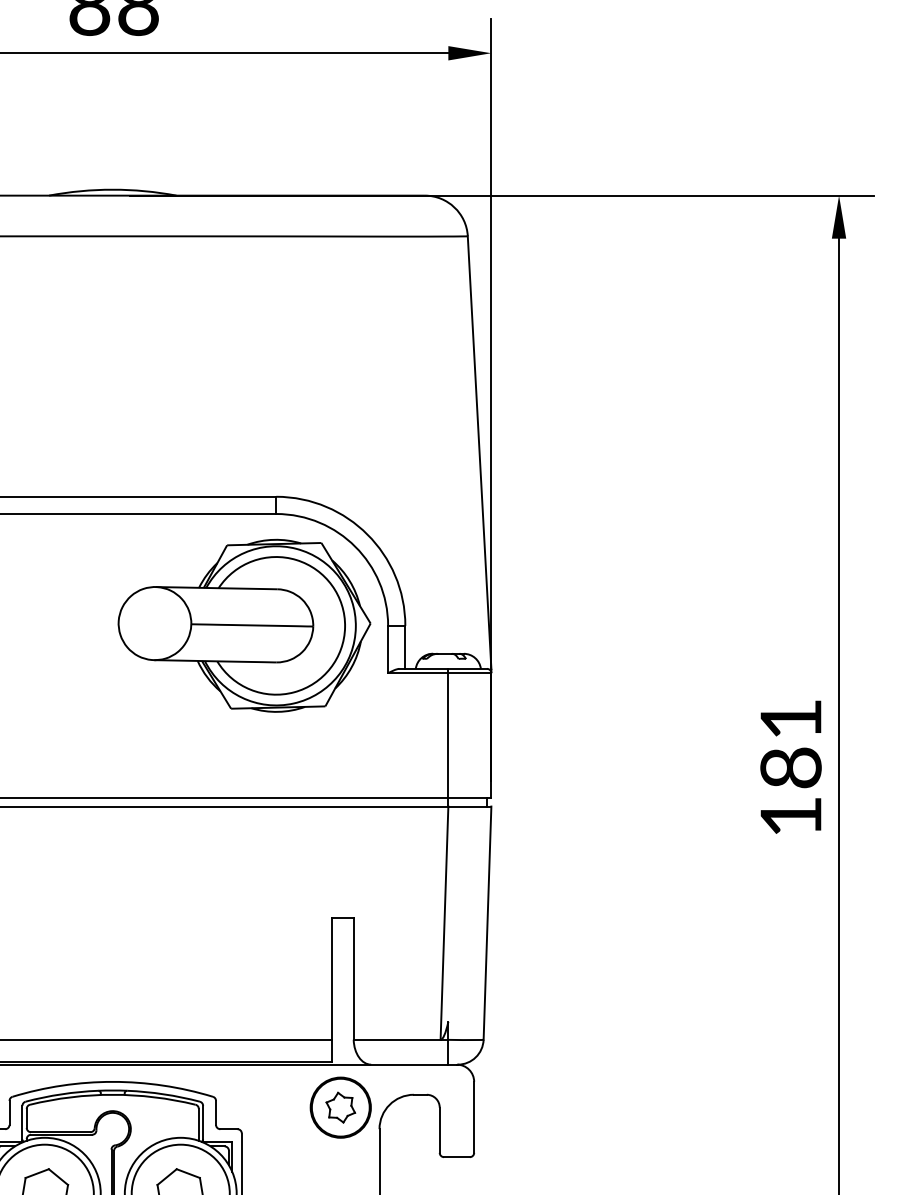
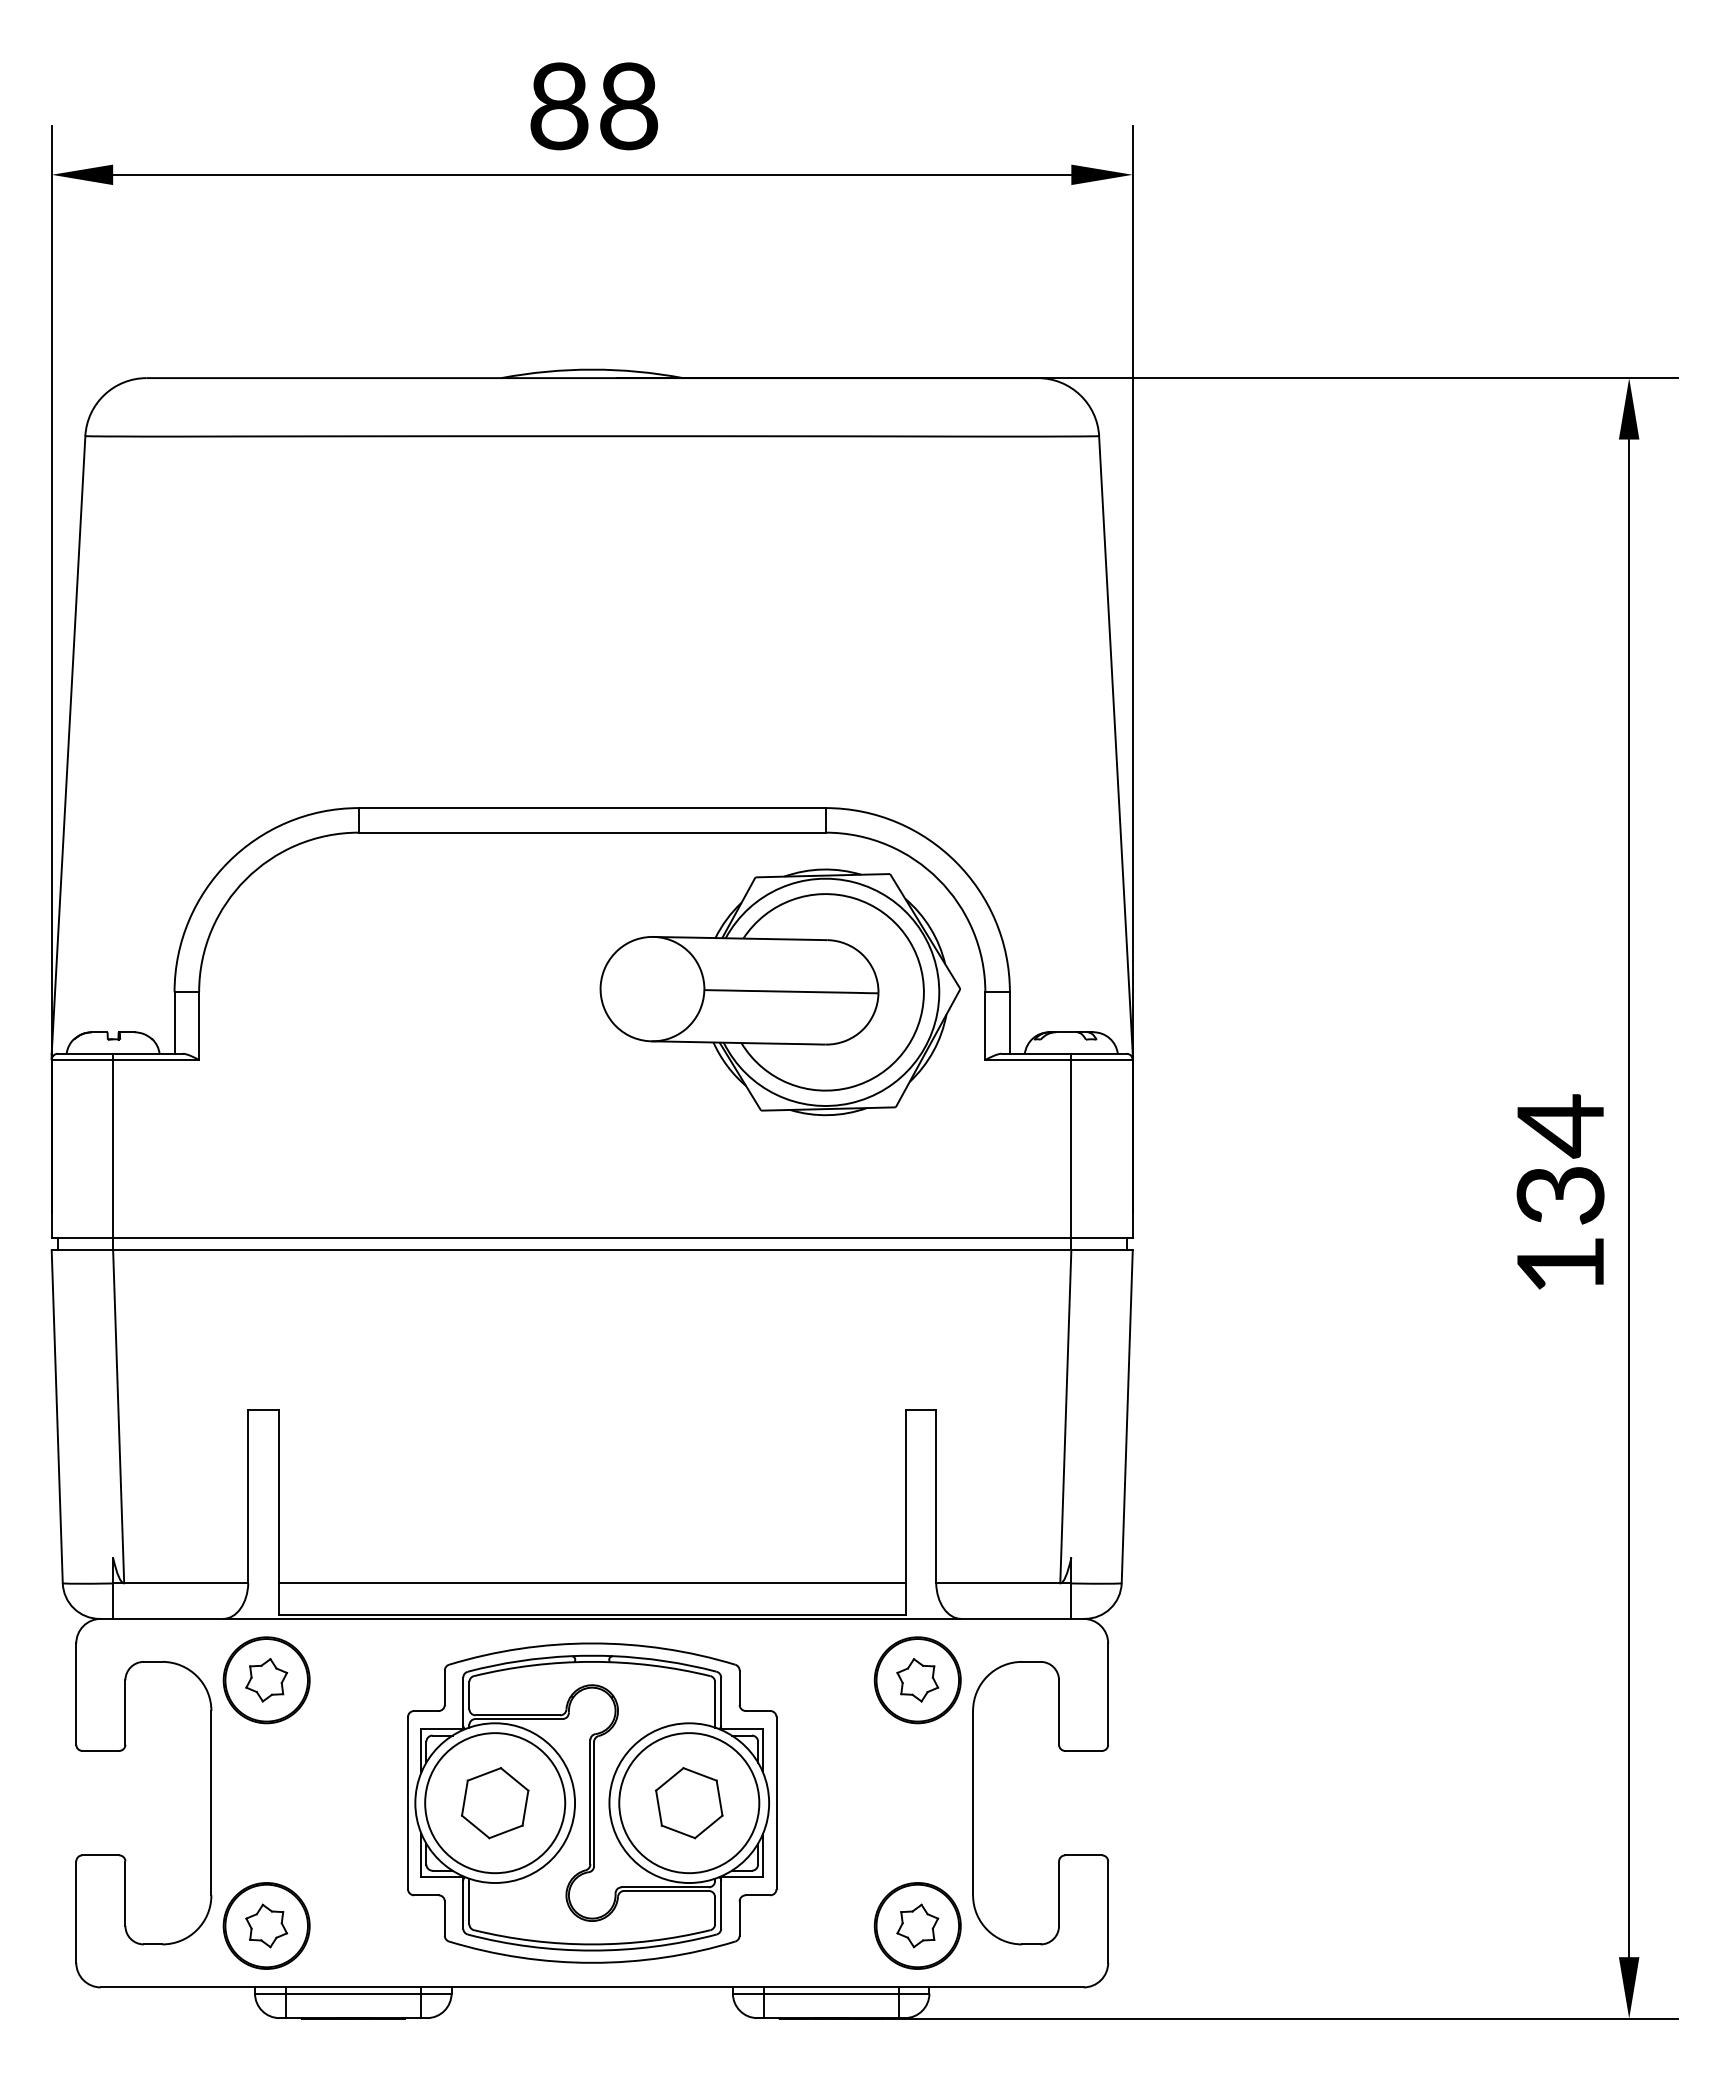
text: (790, 742) -> (1560, 1159), 181 -> 134

